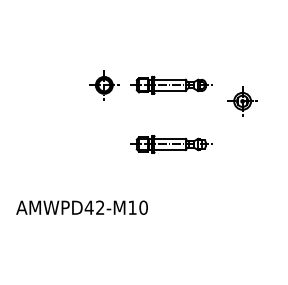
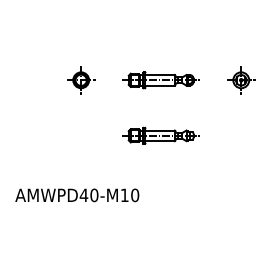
part: (104, 85) -> (81, 80), moved
part: (242, 101) -> (241, 80), moved
text: (100, 207) -> (94, 195), AMWPD42-M10 -> AMWPD40-M10

